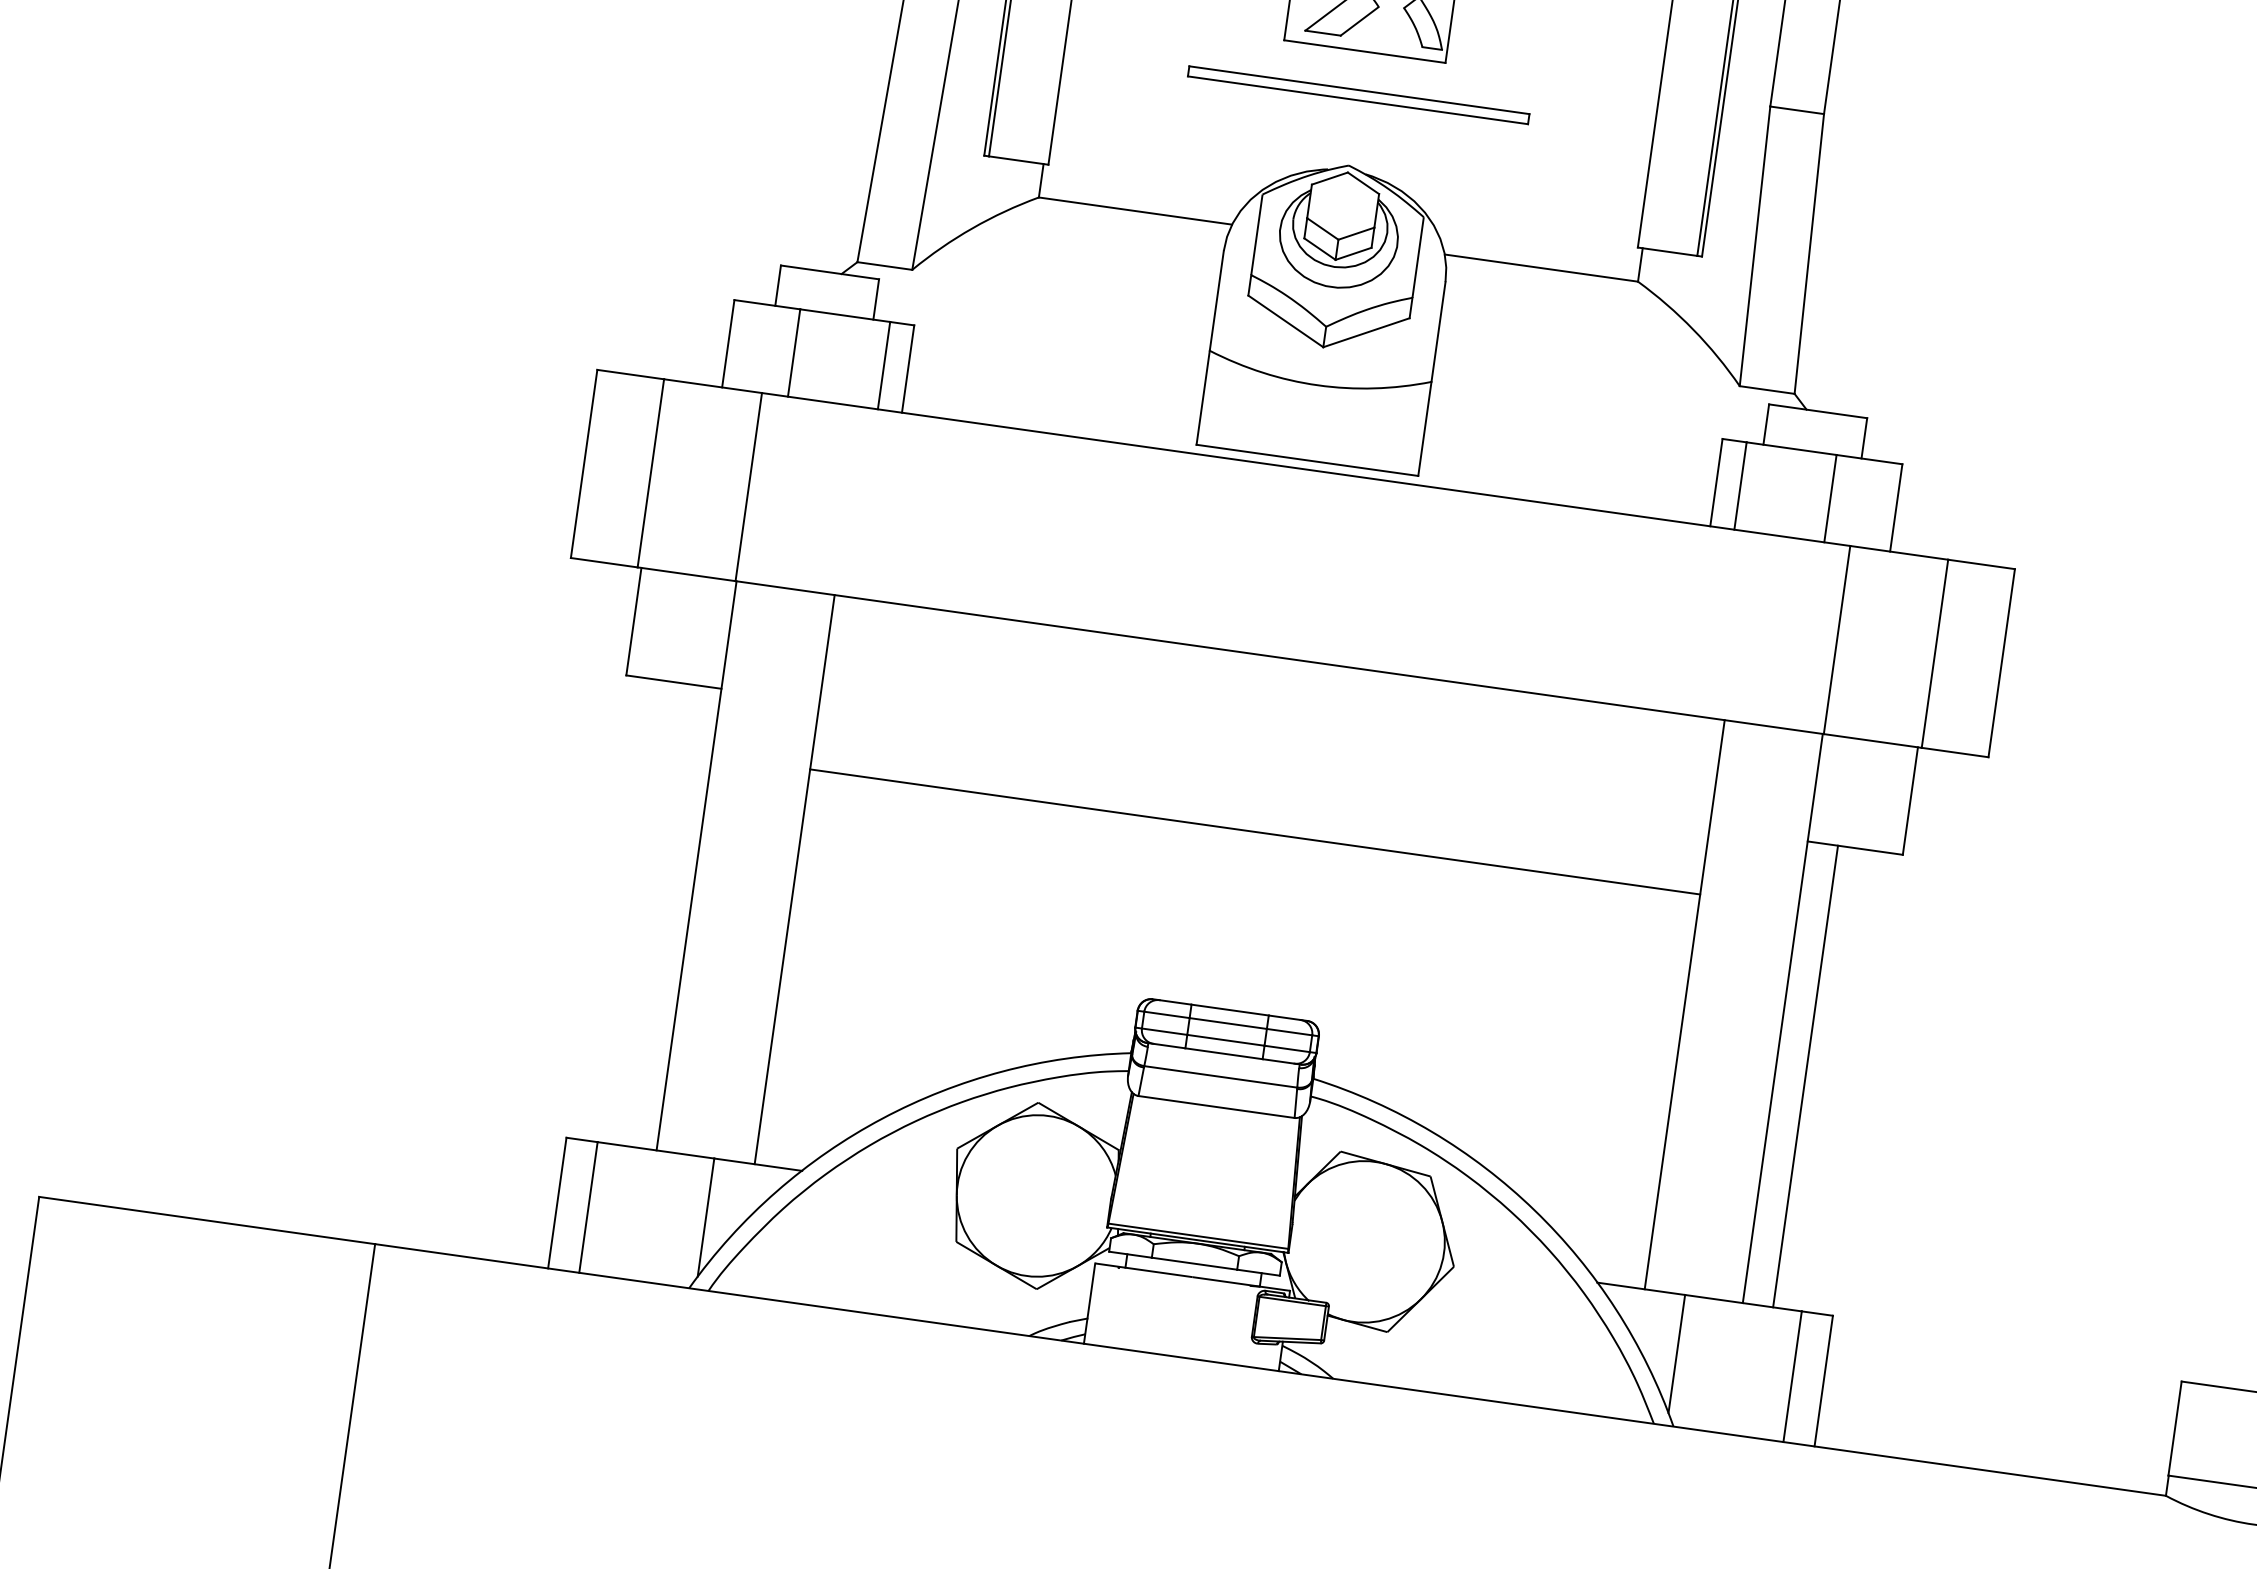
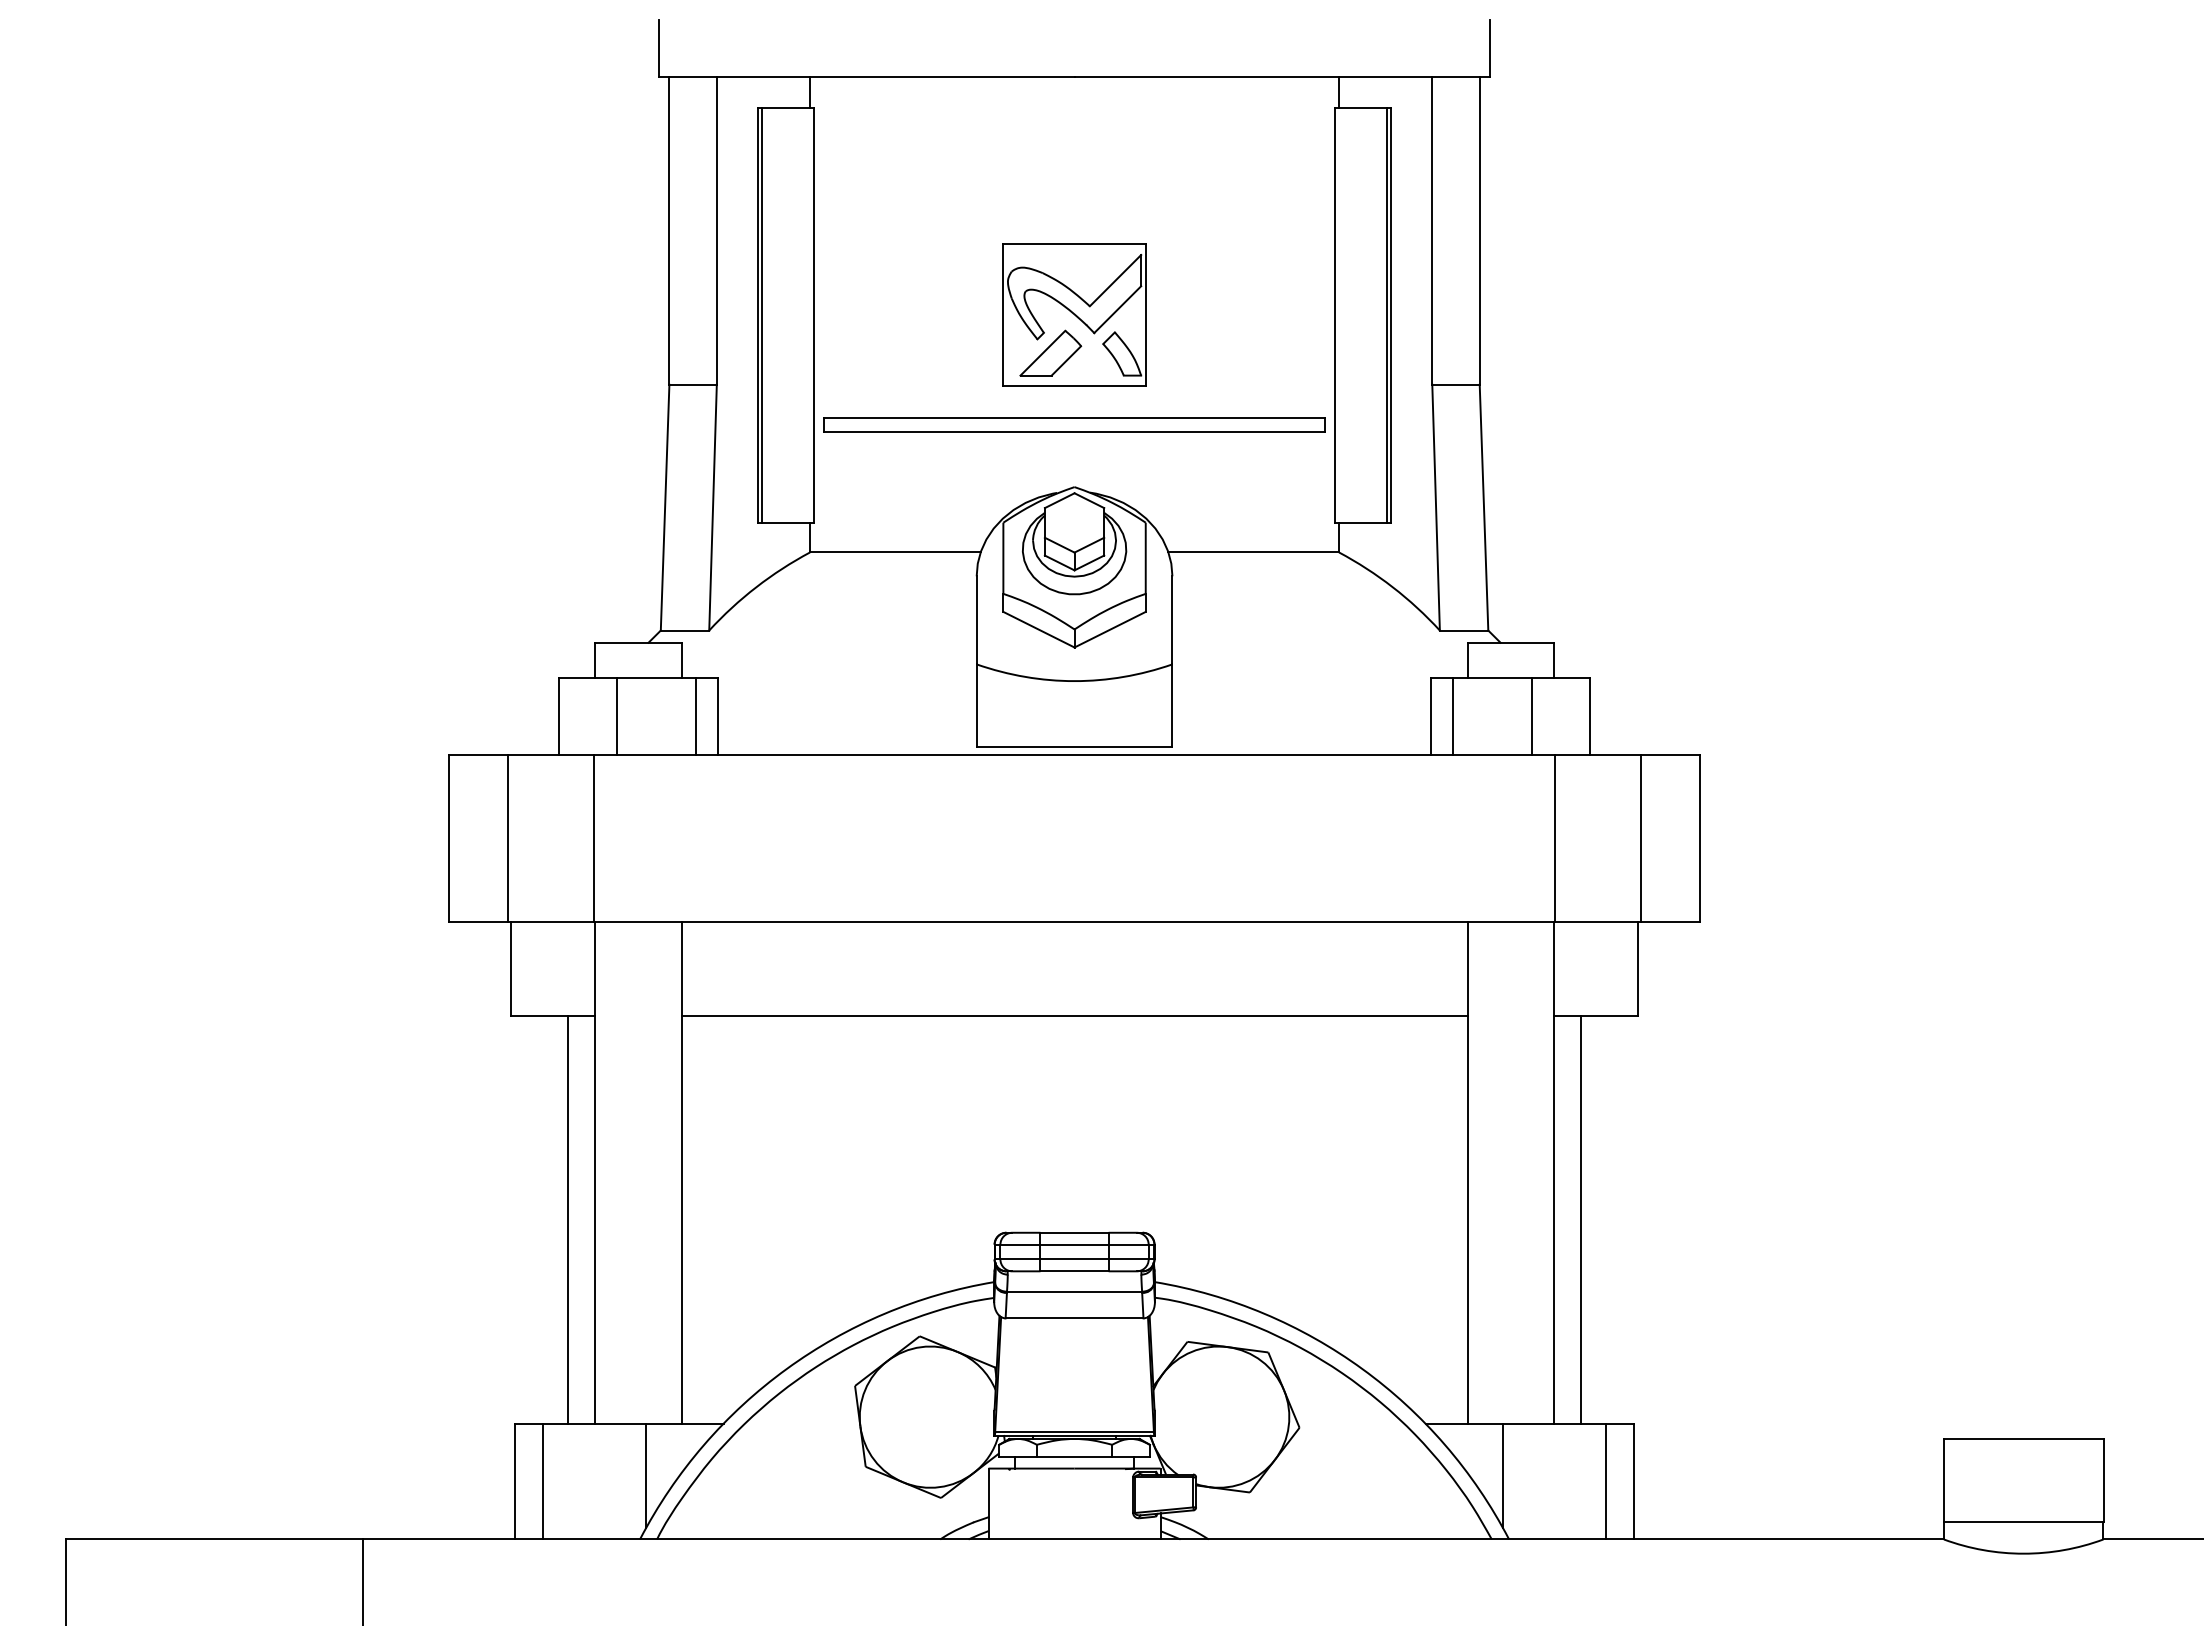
part: (1358, 94) -> (1074, 424), size x1.67
line: (1255, 831) -> (1074, 1016), moved
line: (658, 915) -> (568, 1220), added

